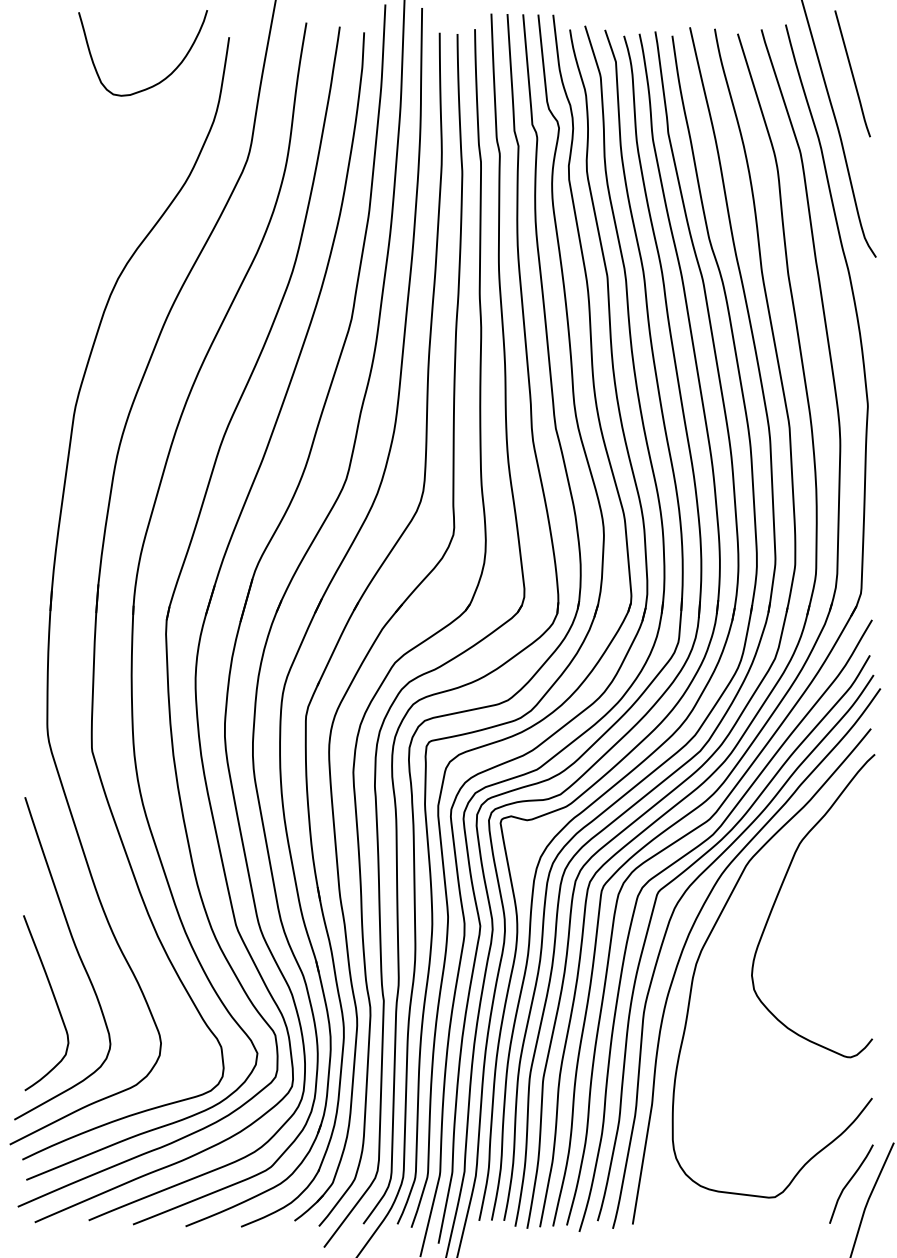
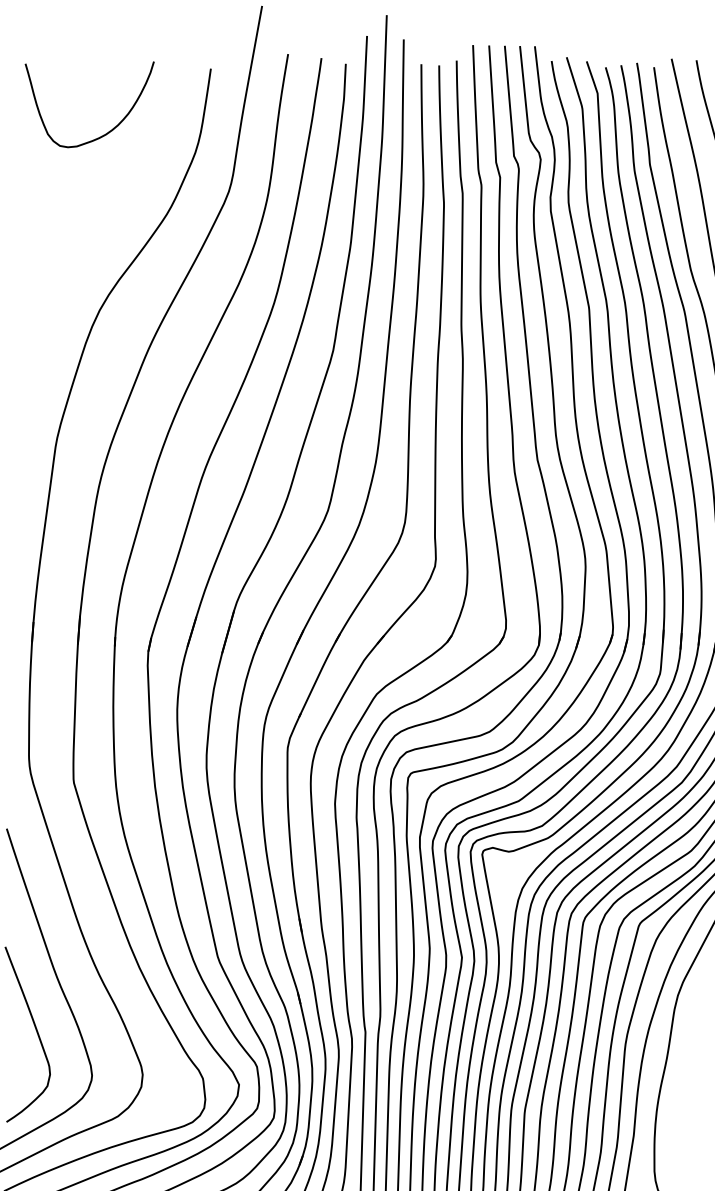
curve: (162, 79) -> (109, 130), moved

